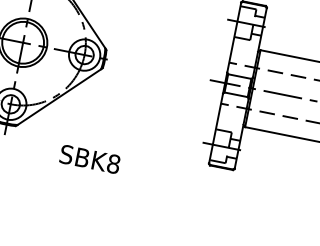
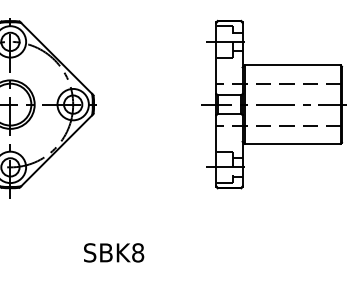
text: (90, 159) -> (114, 252), moved

